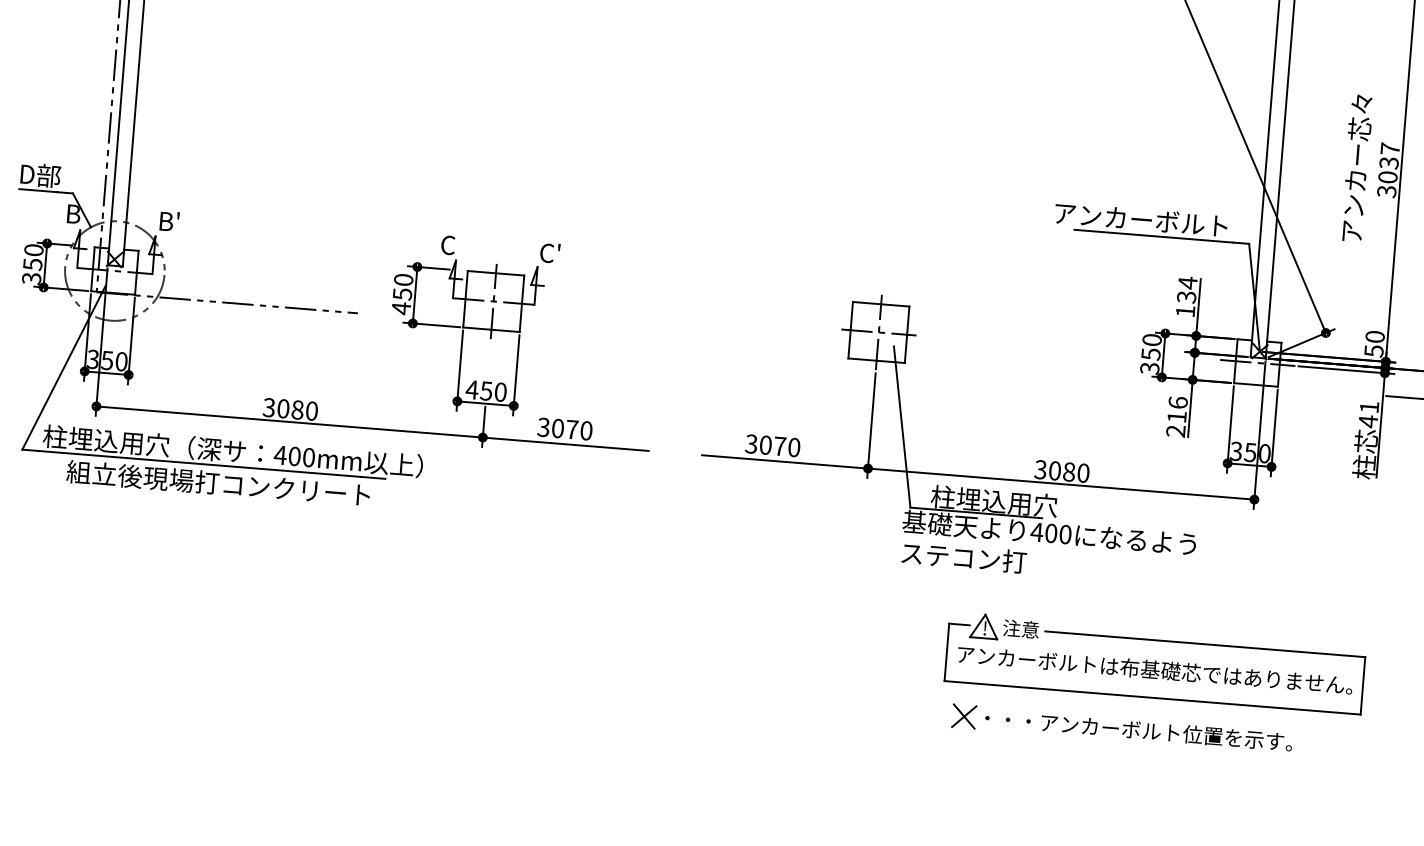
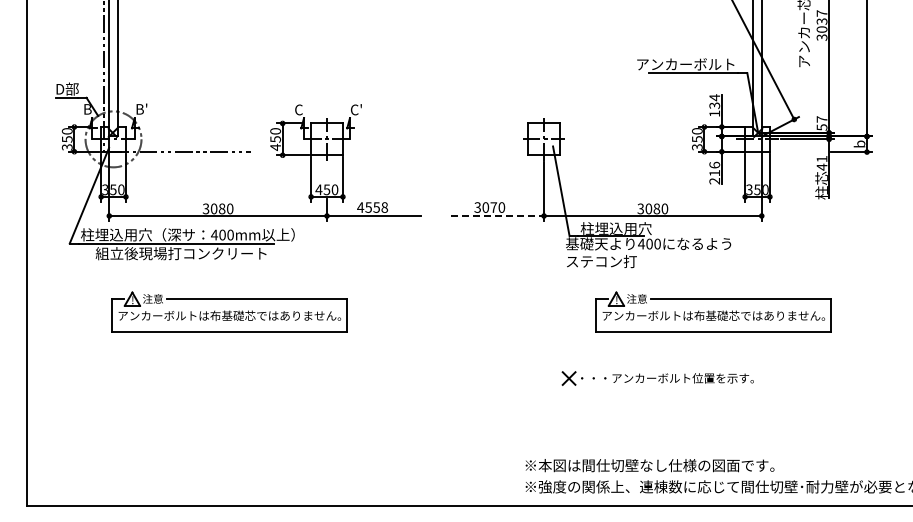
text: (1374, 336) -> (821, 119), 50 -> 57
text: (564, 428) -> (372, 207), 3070 -> 4558
line: (785, 462) -> (497, 216), solid -> dashed
part: (296, 593) -> (229, 311), added
part: (1121, 729) -> (657, 378), moved

